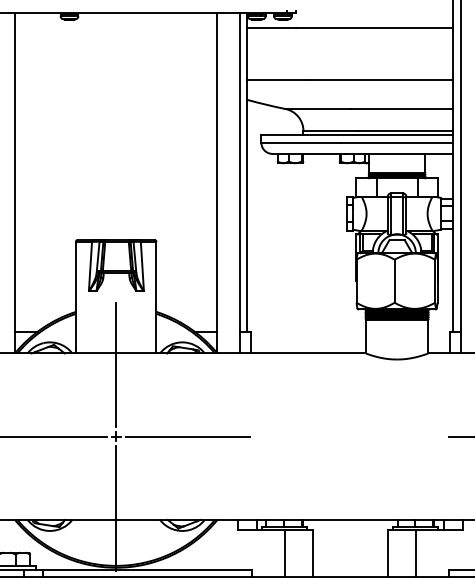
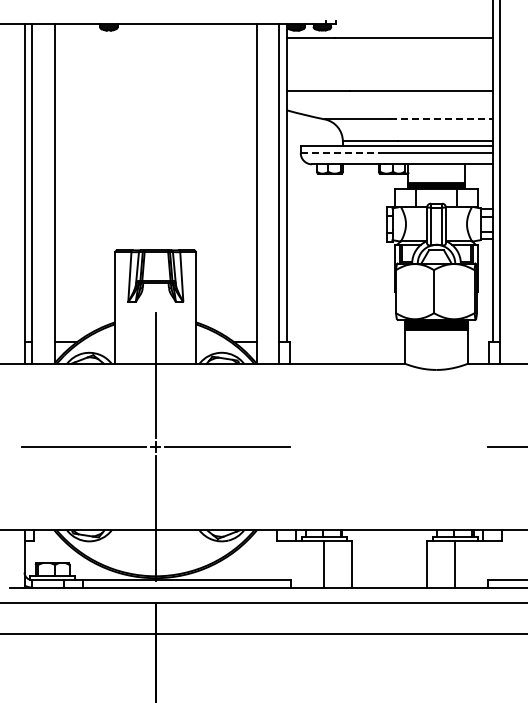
line: (402, 109) -> (441, 119), solid -> dashed
line: (301, 143) -> (340, 153), solid -> dashed

